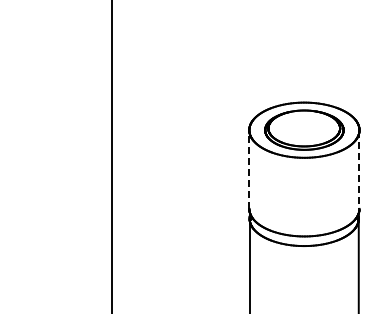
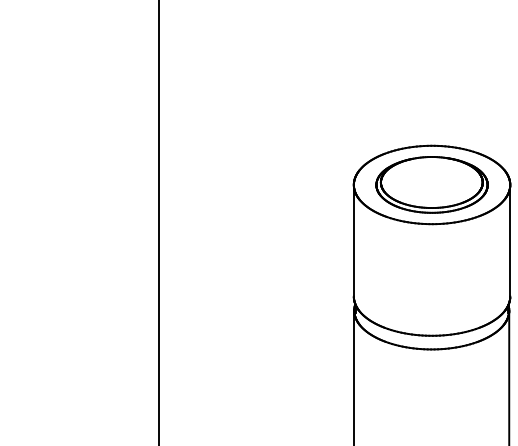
line: (249, 169) -> (354, 240), dashed -> solid
line: (359, 170) -> (510, 242), dashed -> solid

